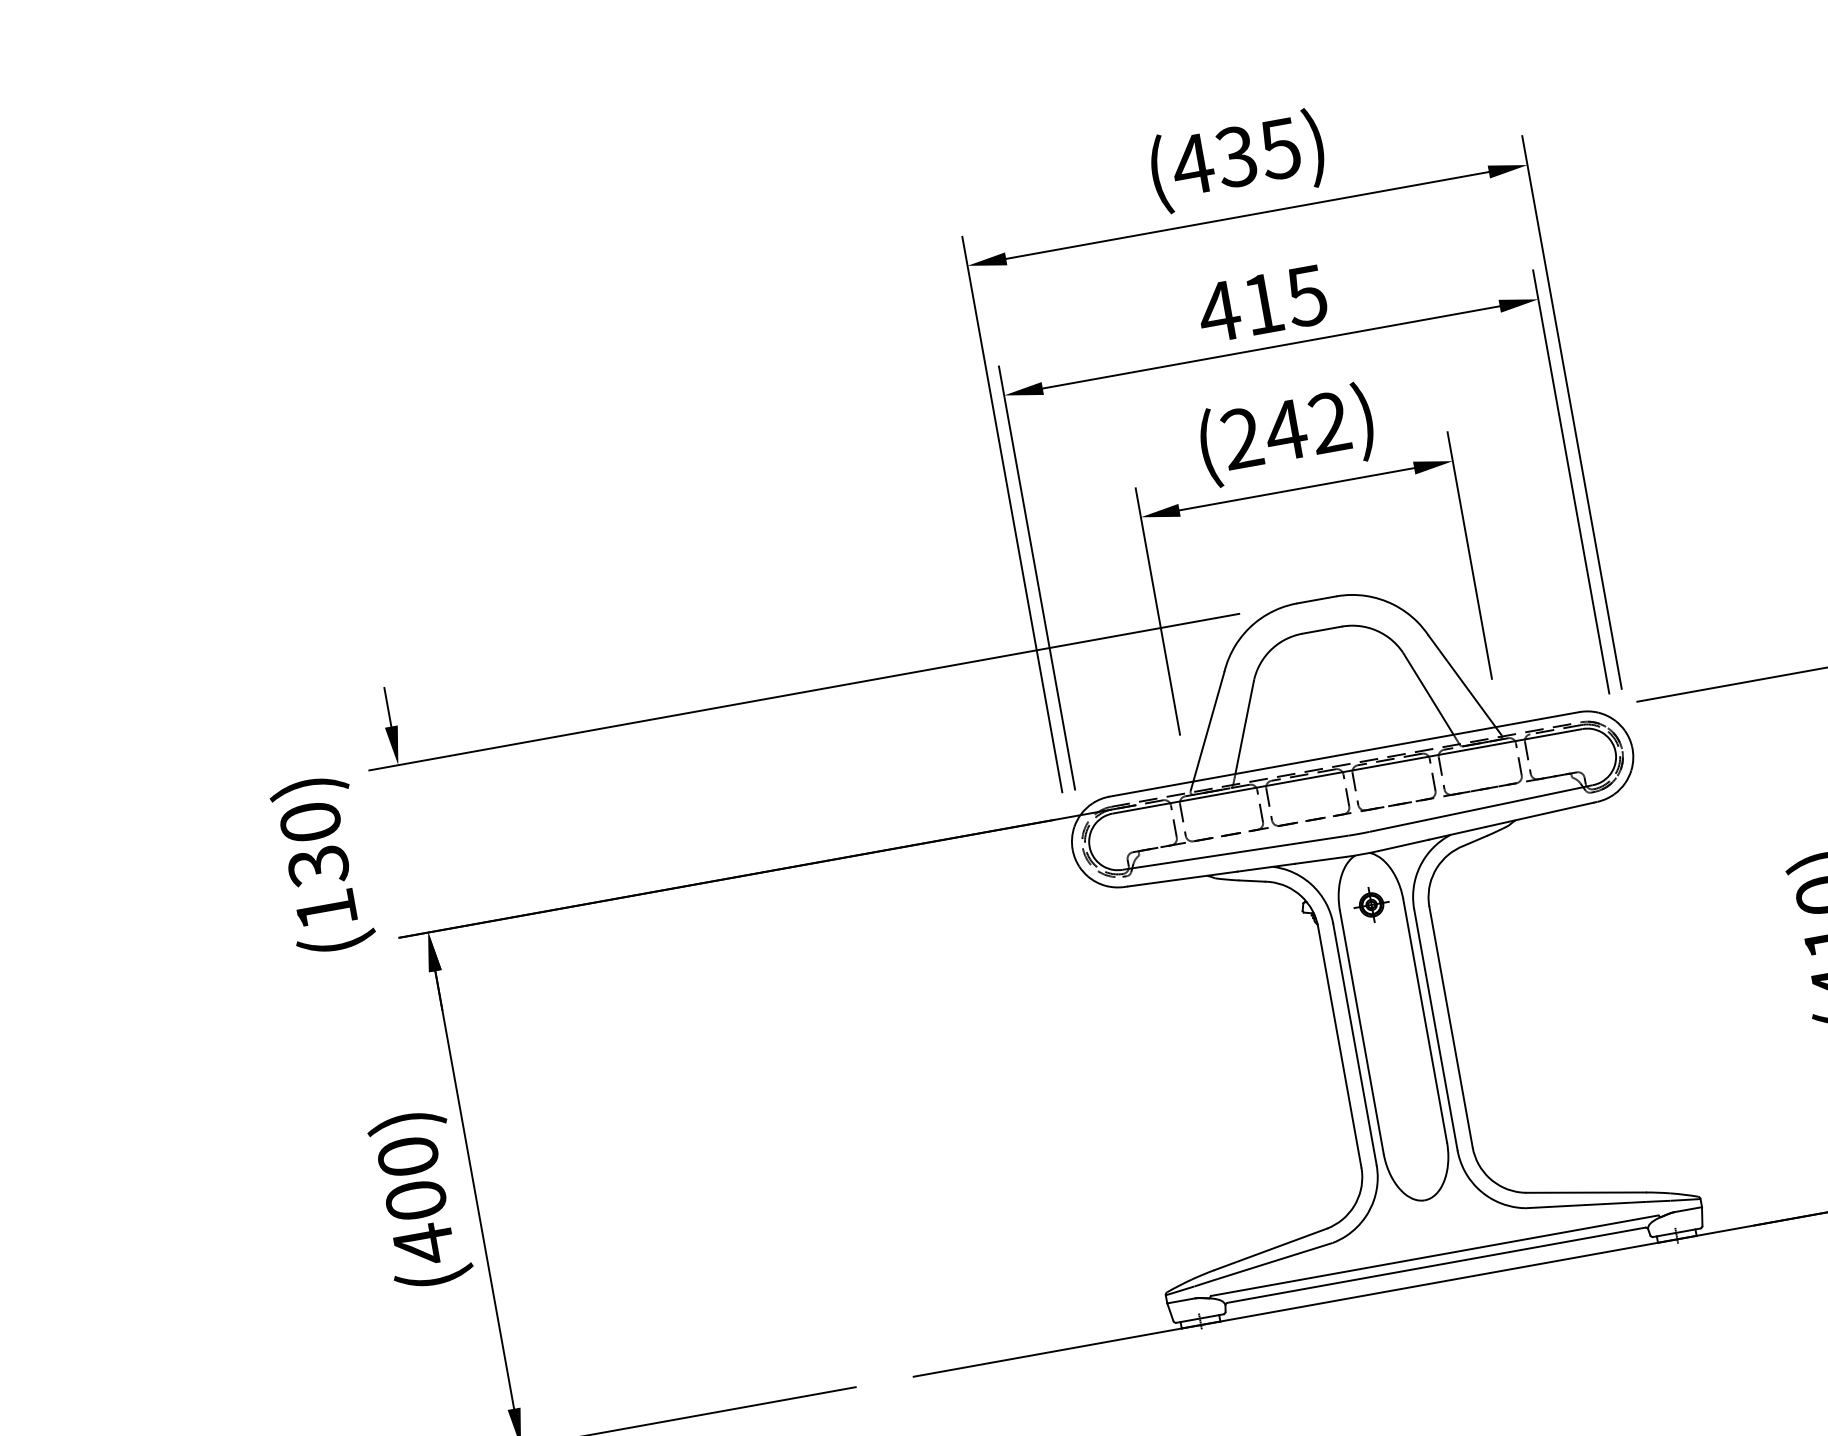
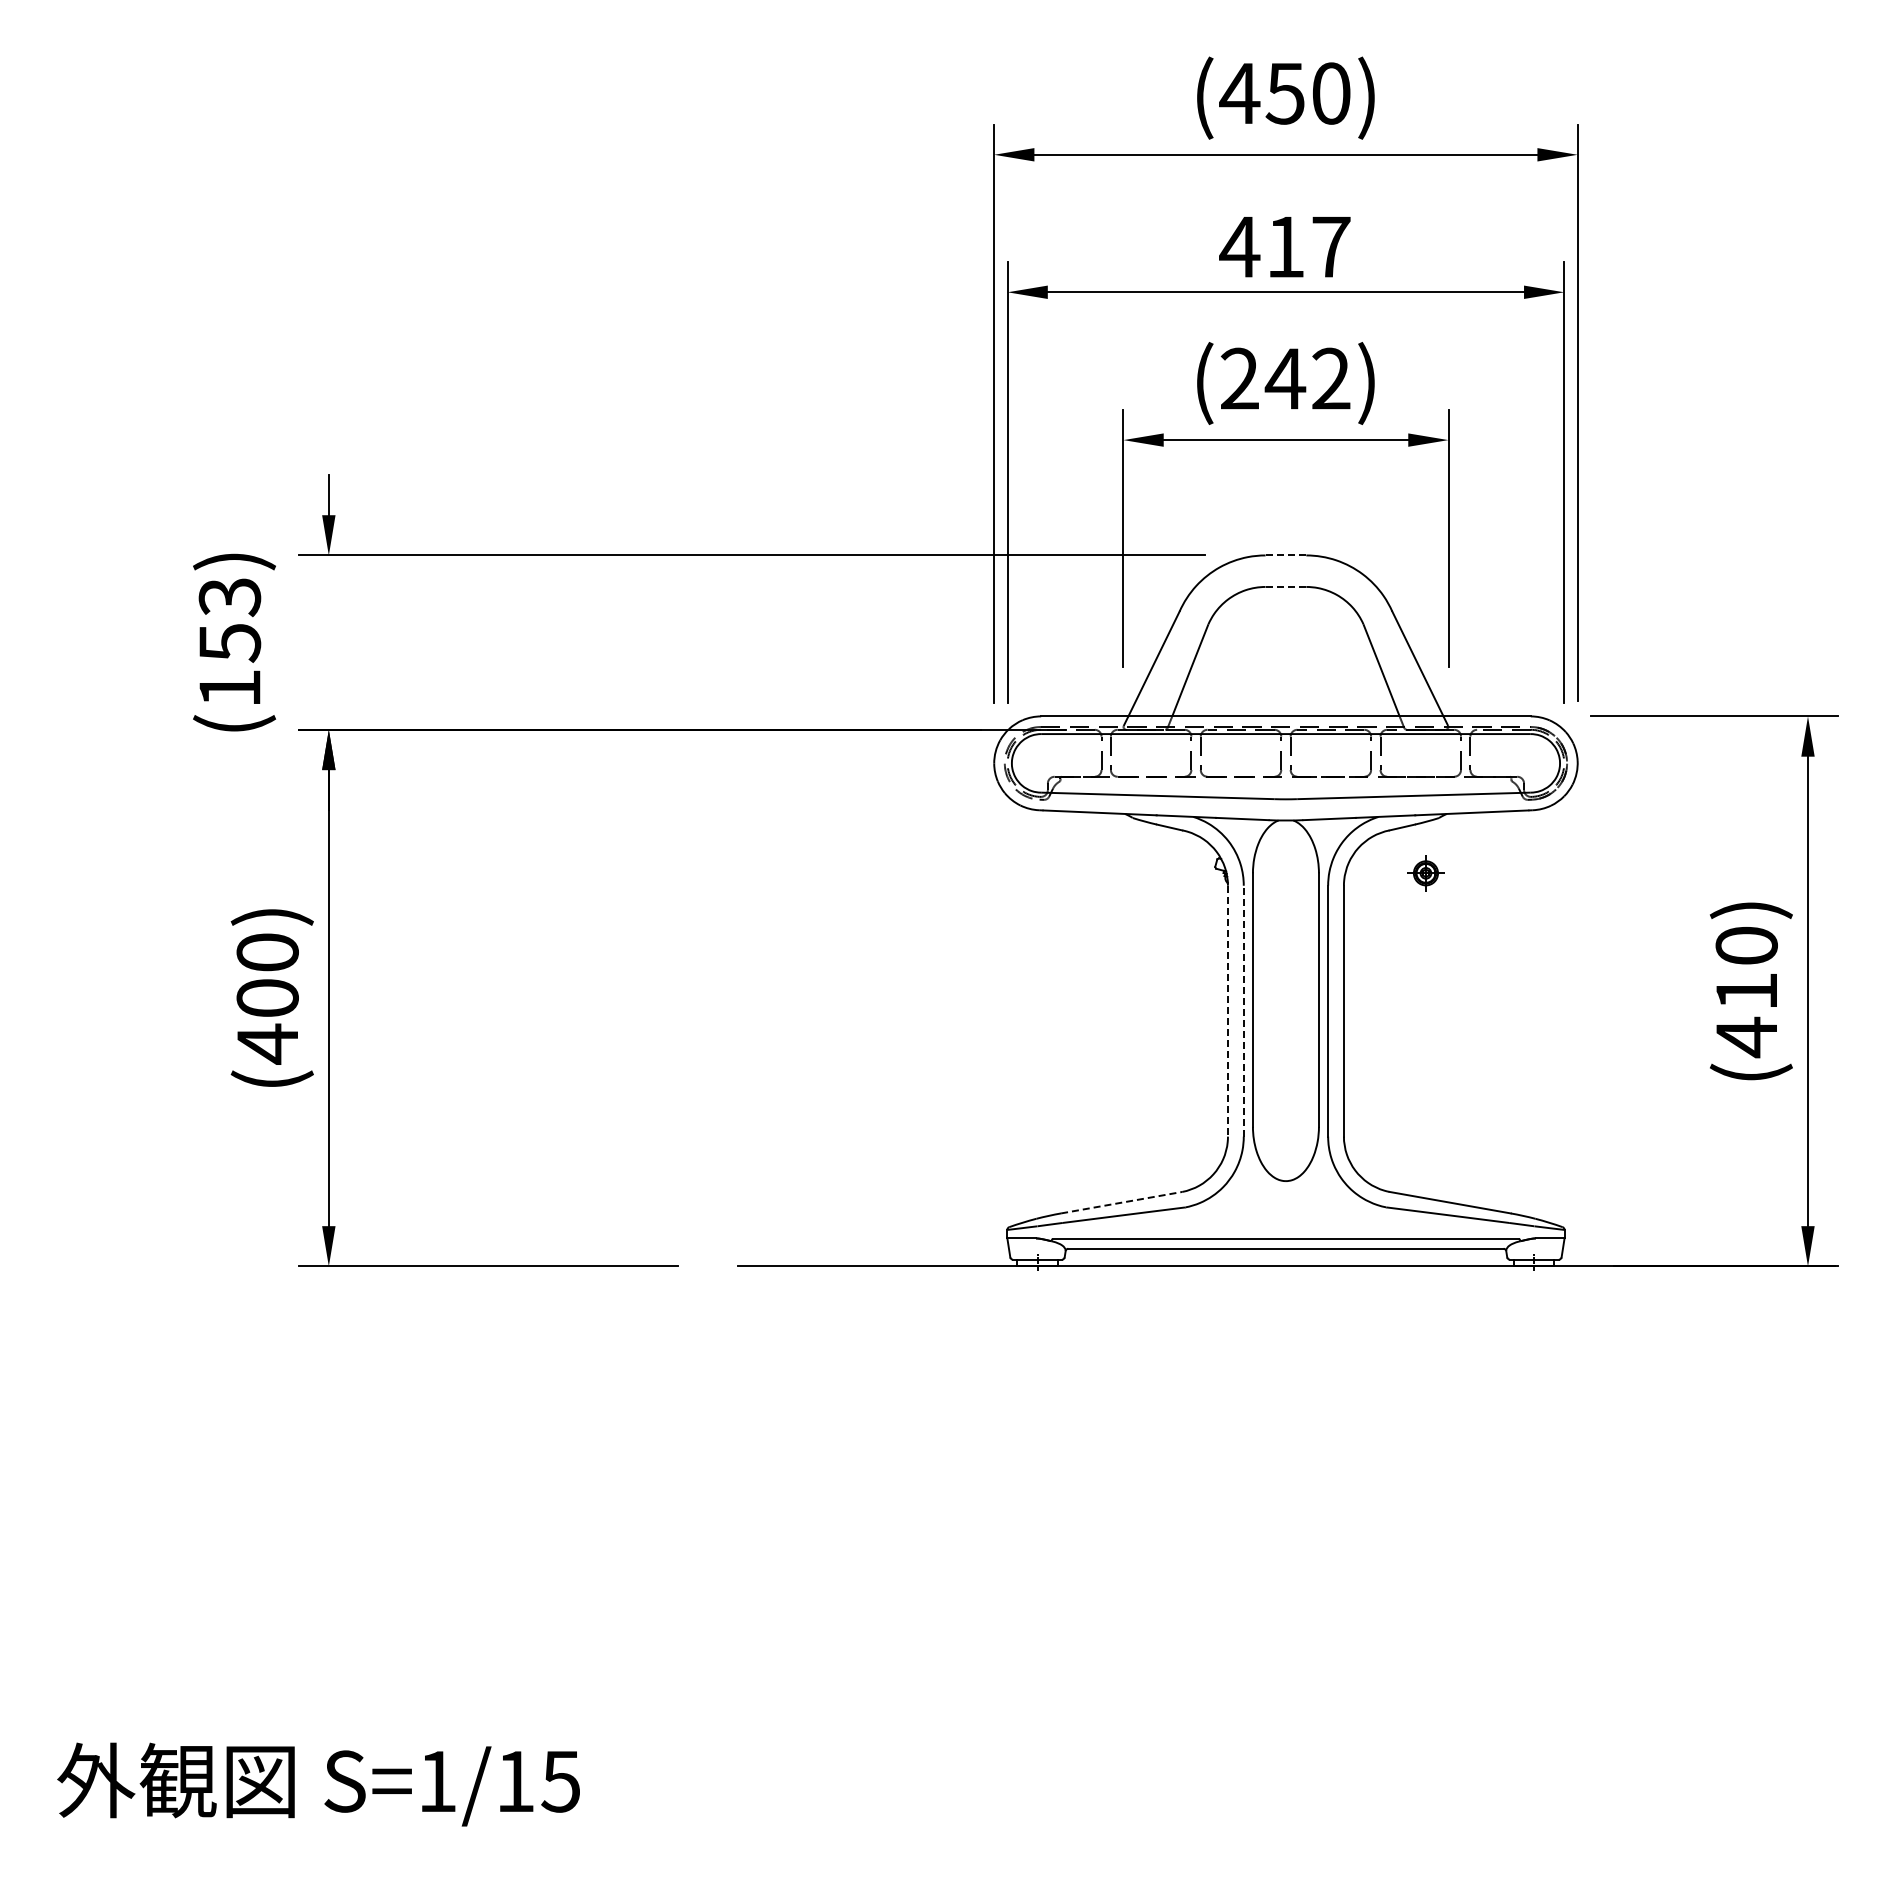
text: (1257, 152) -> (1307, 93), (435) -> (450)
text: (1306, 296) -> (1330, 247), 415 -> 417
line: (1317, 599) -> (1286, 555), solid -> dashed
line: (1322, 629) -> (1286, 586), solid -> dashed
text: (314, 844) -> (229, 620), (130) -> (153)
part: (1371, 905) -> (1425, 873), moved
line: (1354, 1043) -> (1243, 1010), solid -> dashed
line: (1339, 1047) -> (1227, 1011), solid -> dashed
line: (1270, 1249) -> (1121, 1202), solid -> dashed

